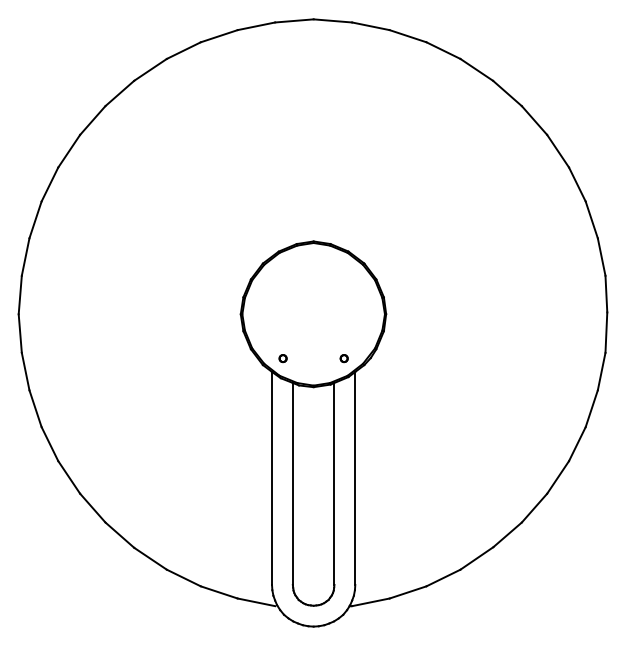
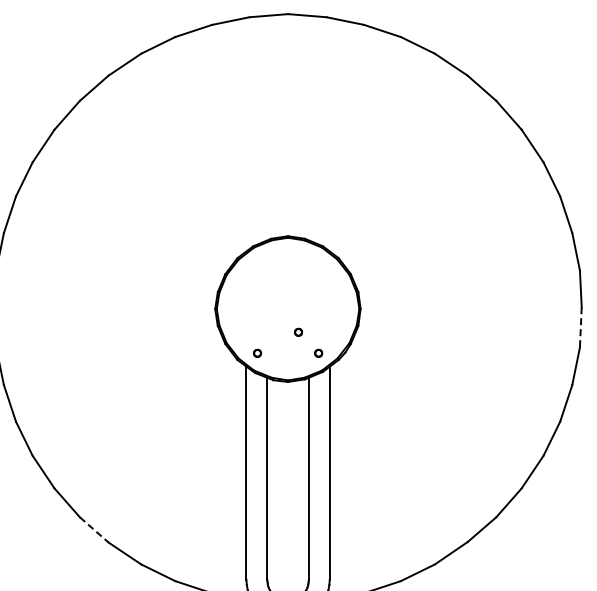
line: (606, 333) -> (580, 328), solid -> dashed
part: (323, 337) -> (297, 332), added
line: (120, 535) -> (94, 530), solid -> dashed

